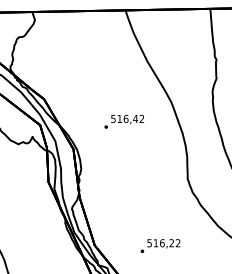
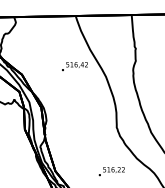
text: (123, 121) -> (74, 66), moved
text: (160, 245) -> (111, 171), moved

